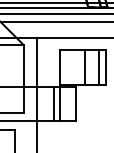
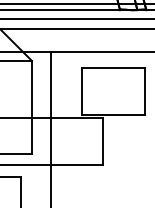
line: (84, 67) -> (115, 91), removed
line: (98, 67) -> (134, 91), removed
line: (54, 104) -> (74, 141), removed
line: (59, 104) -> (81, 141), removed

